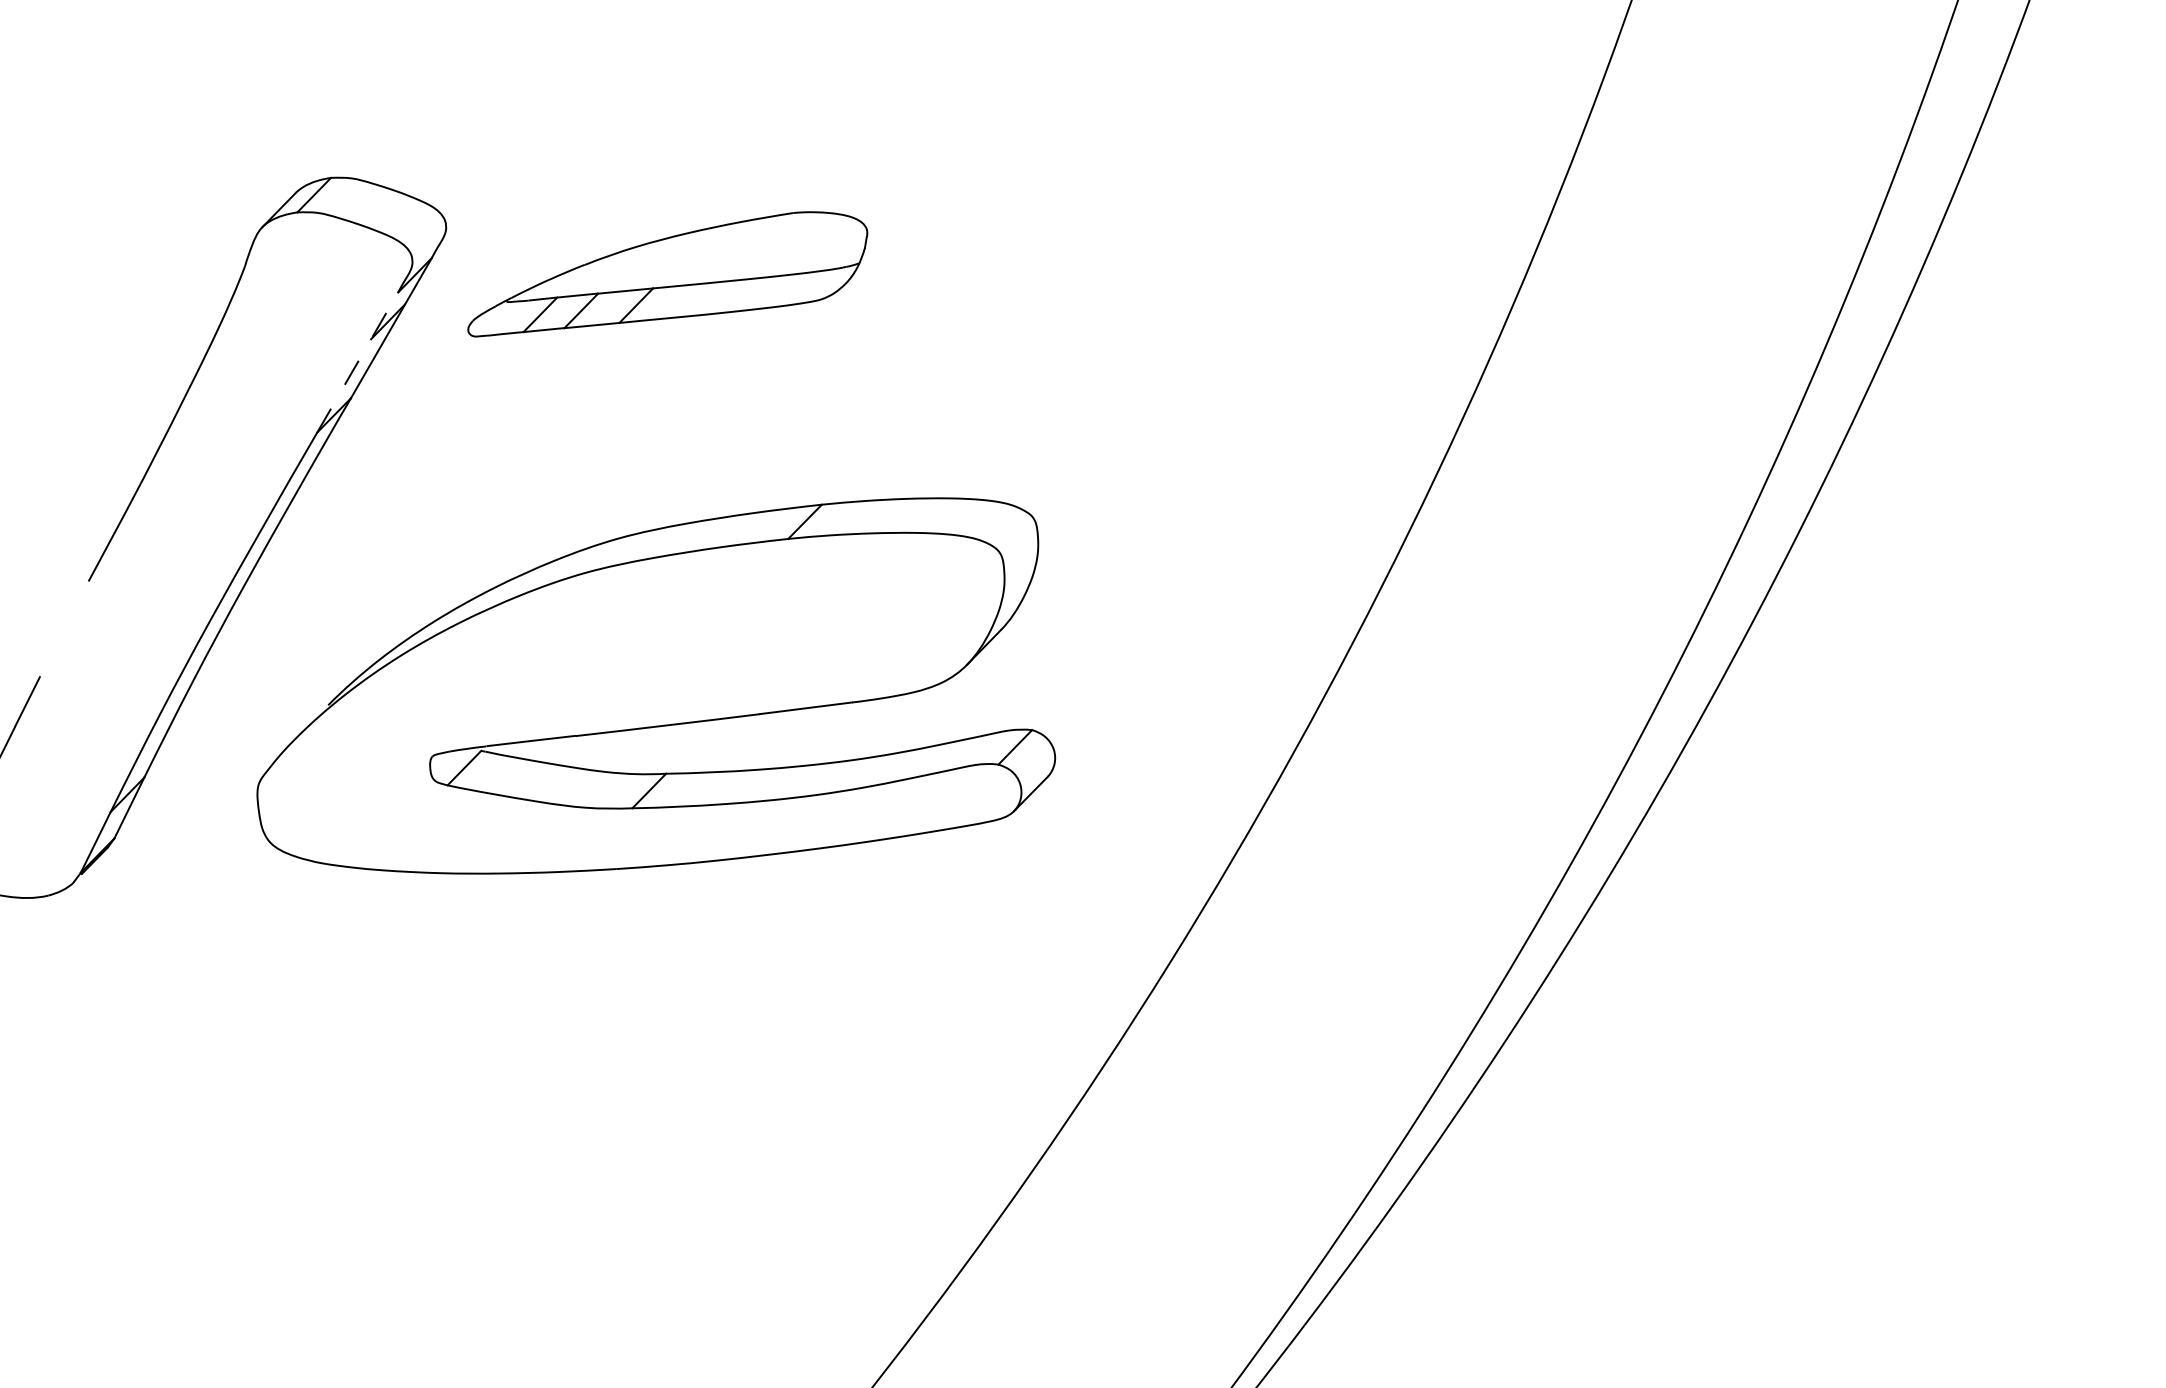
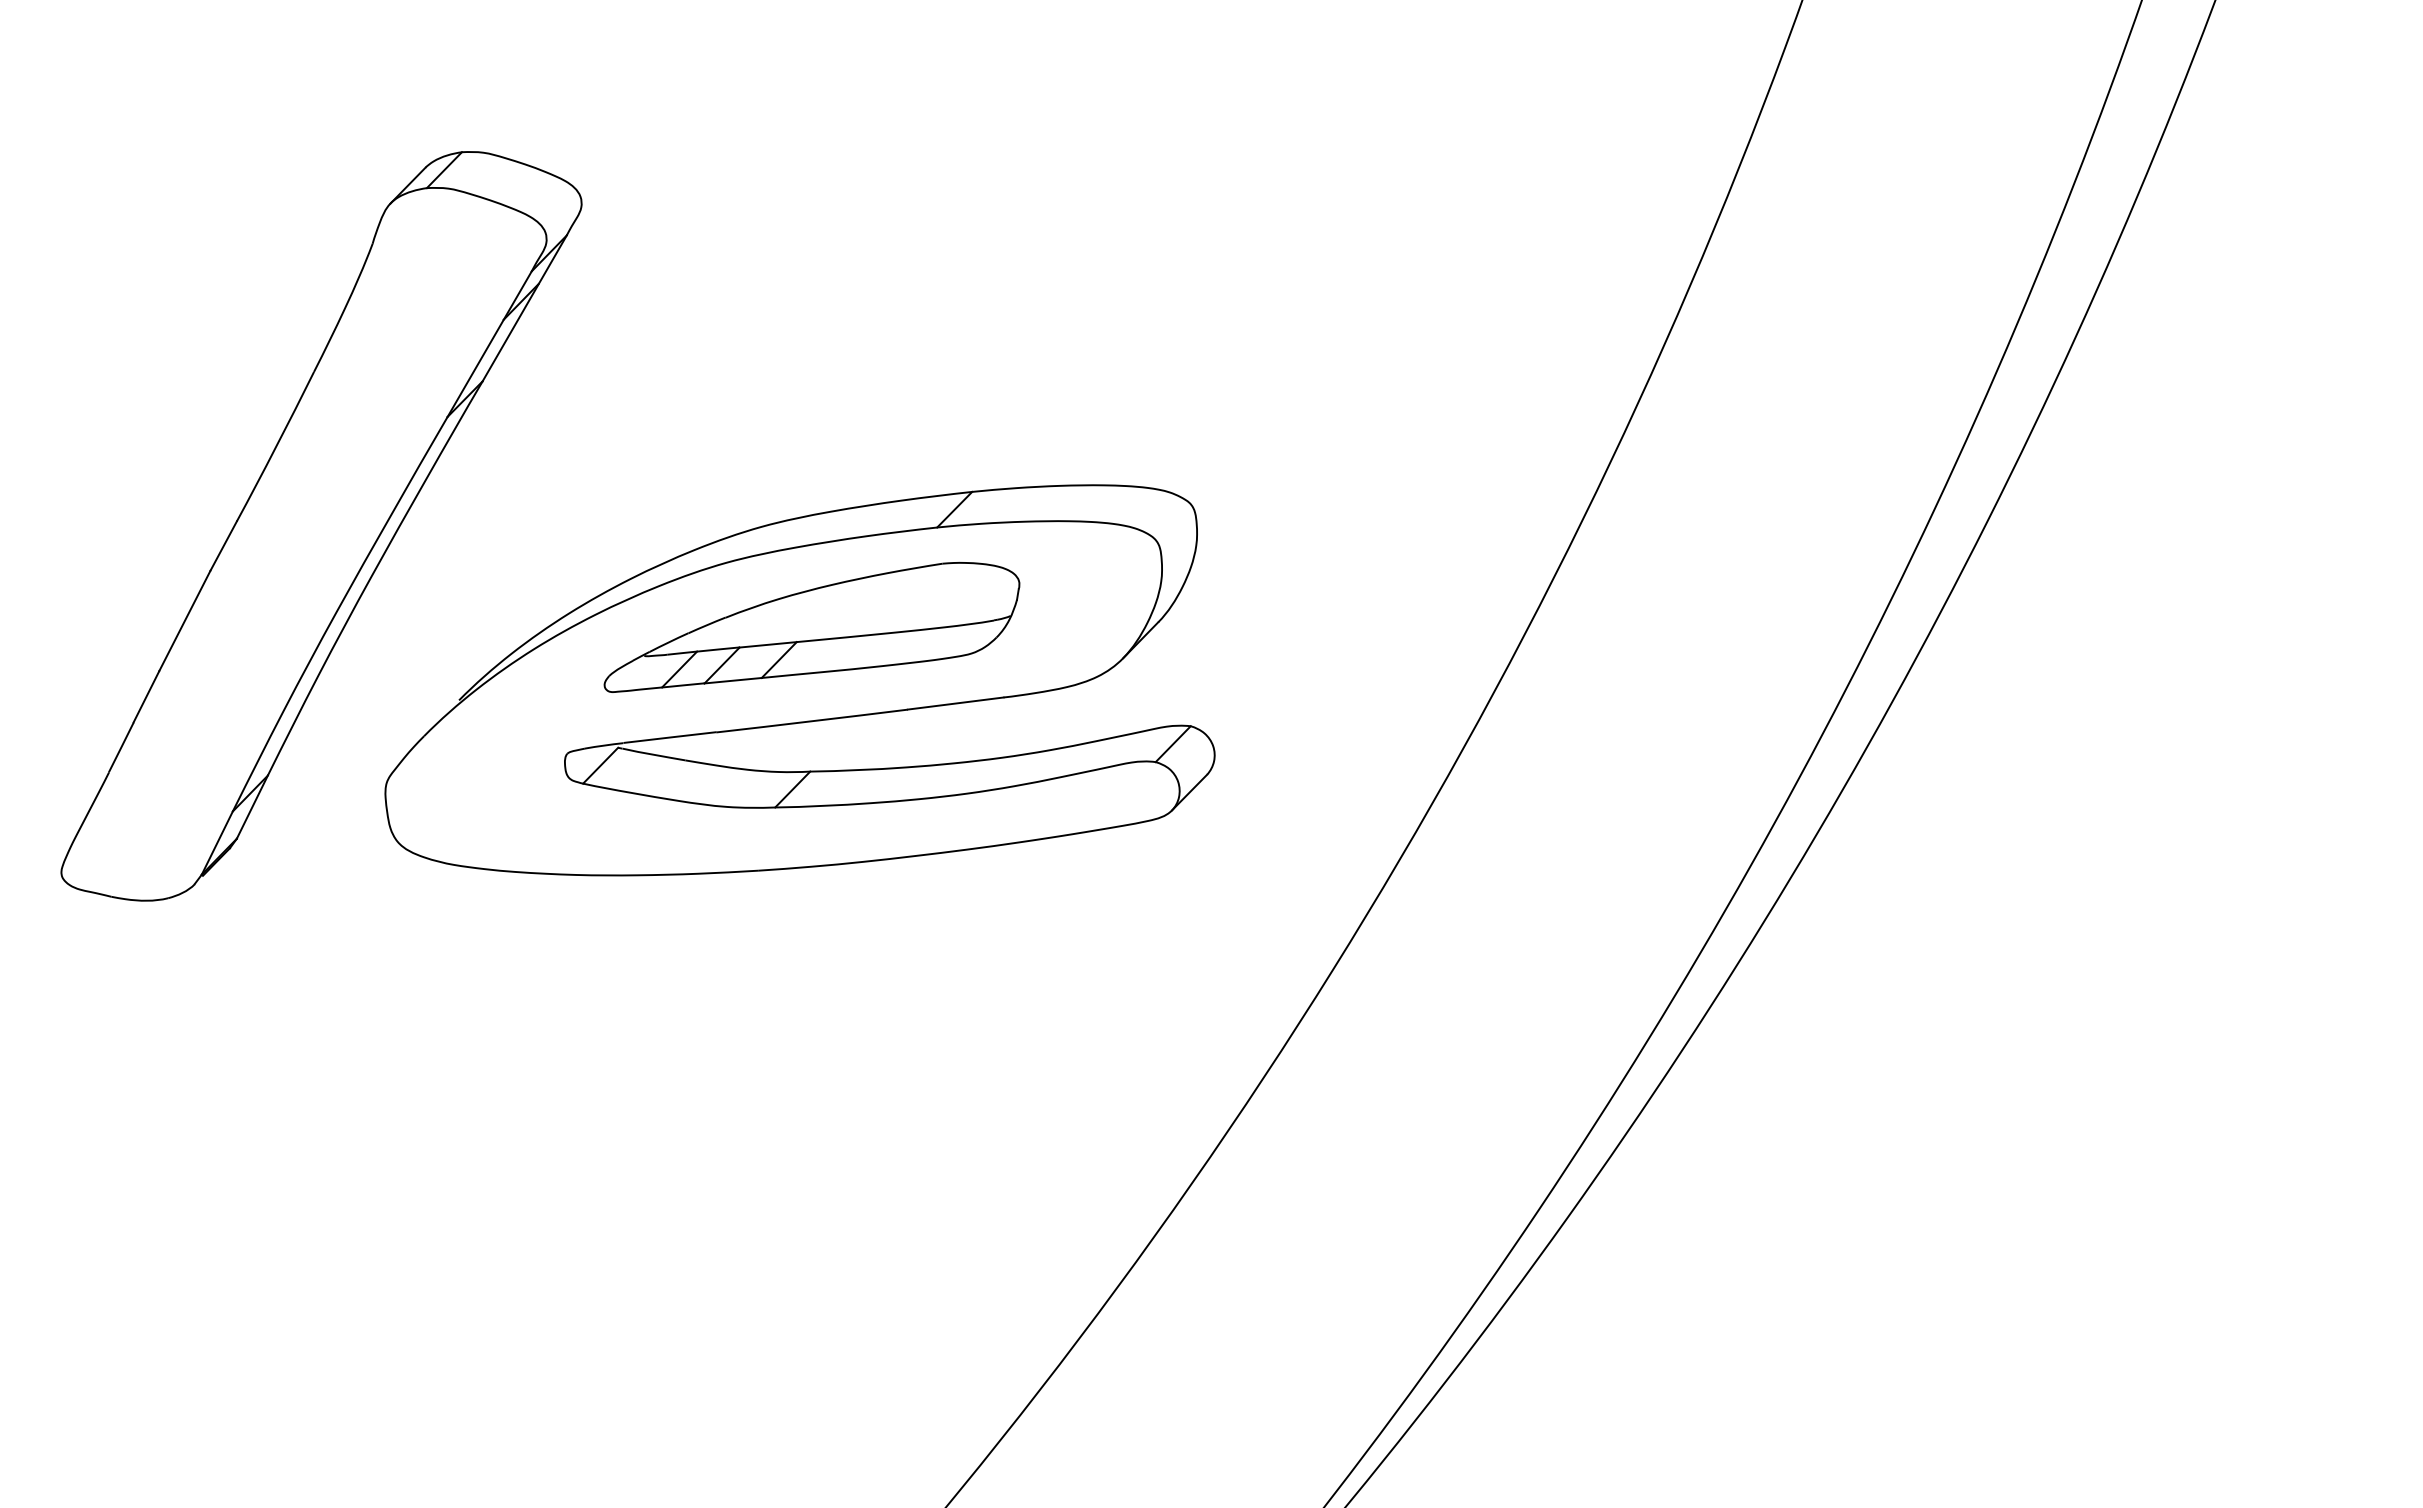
part: (667, 274) -> (811, 627), moved
line: (357, 361) -> (489, 343), dashed -> solid
line: (64, 628) -> (184, 620), added

